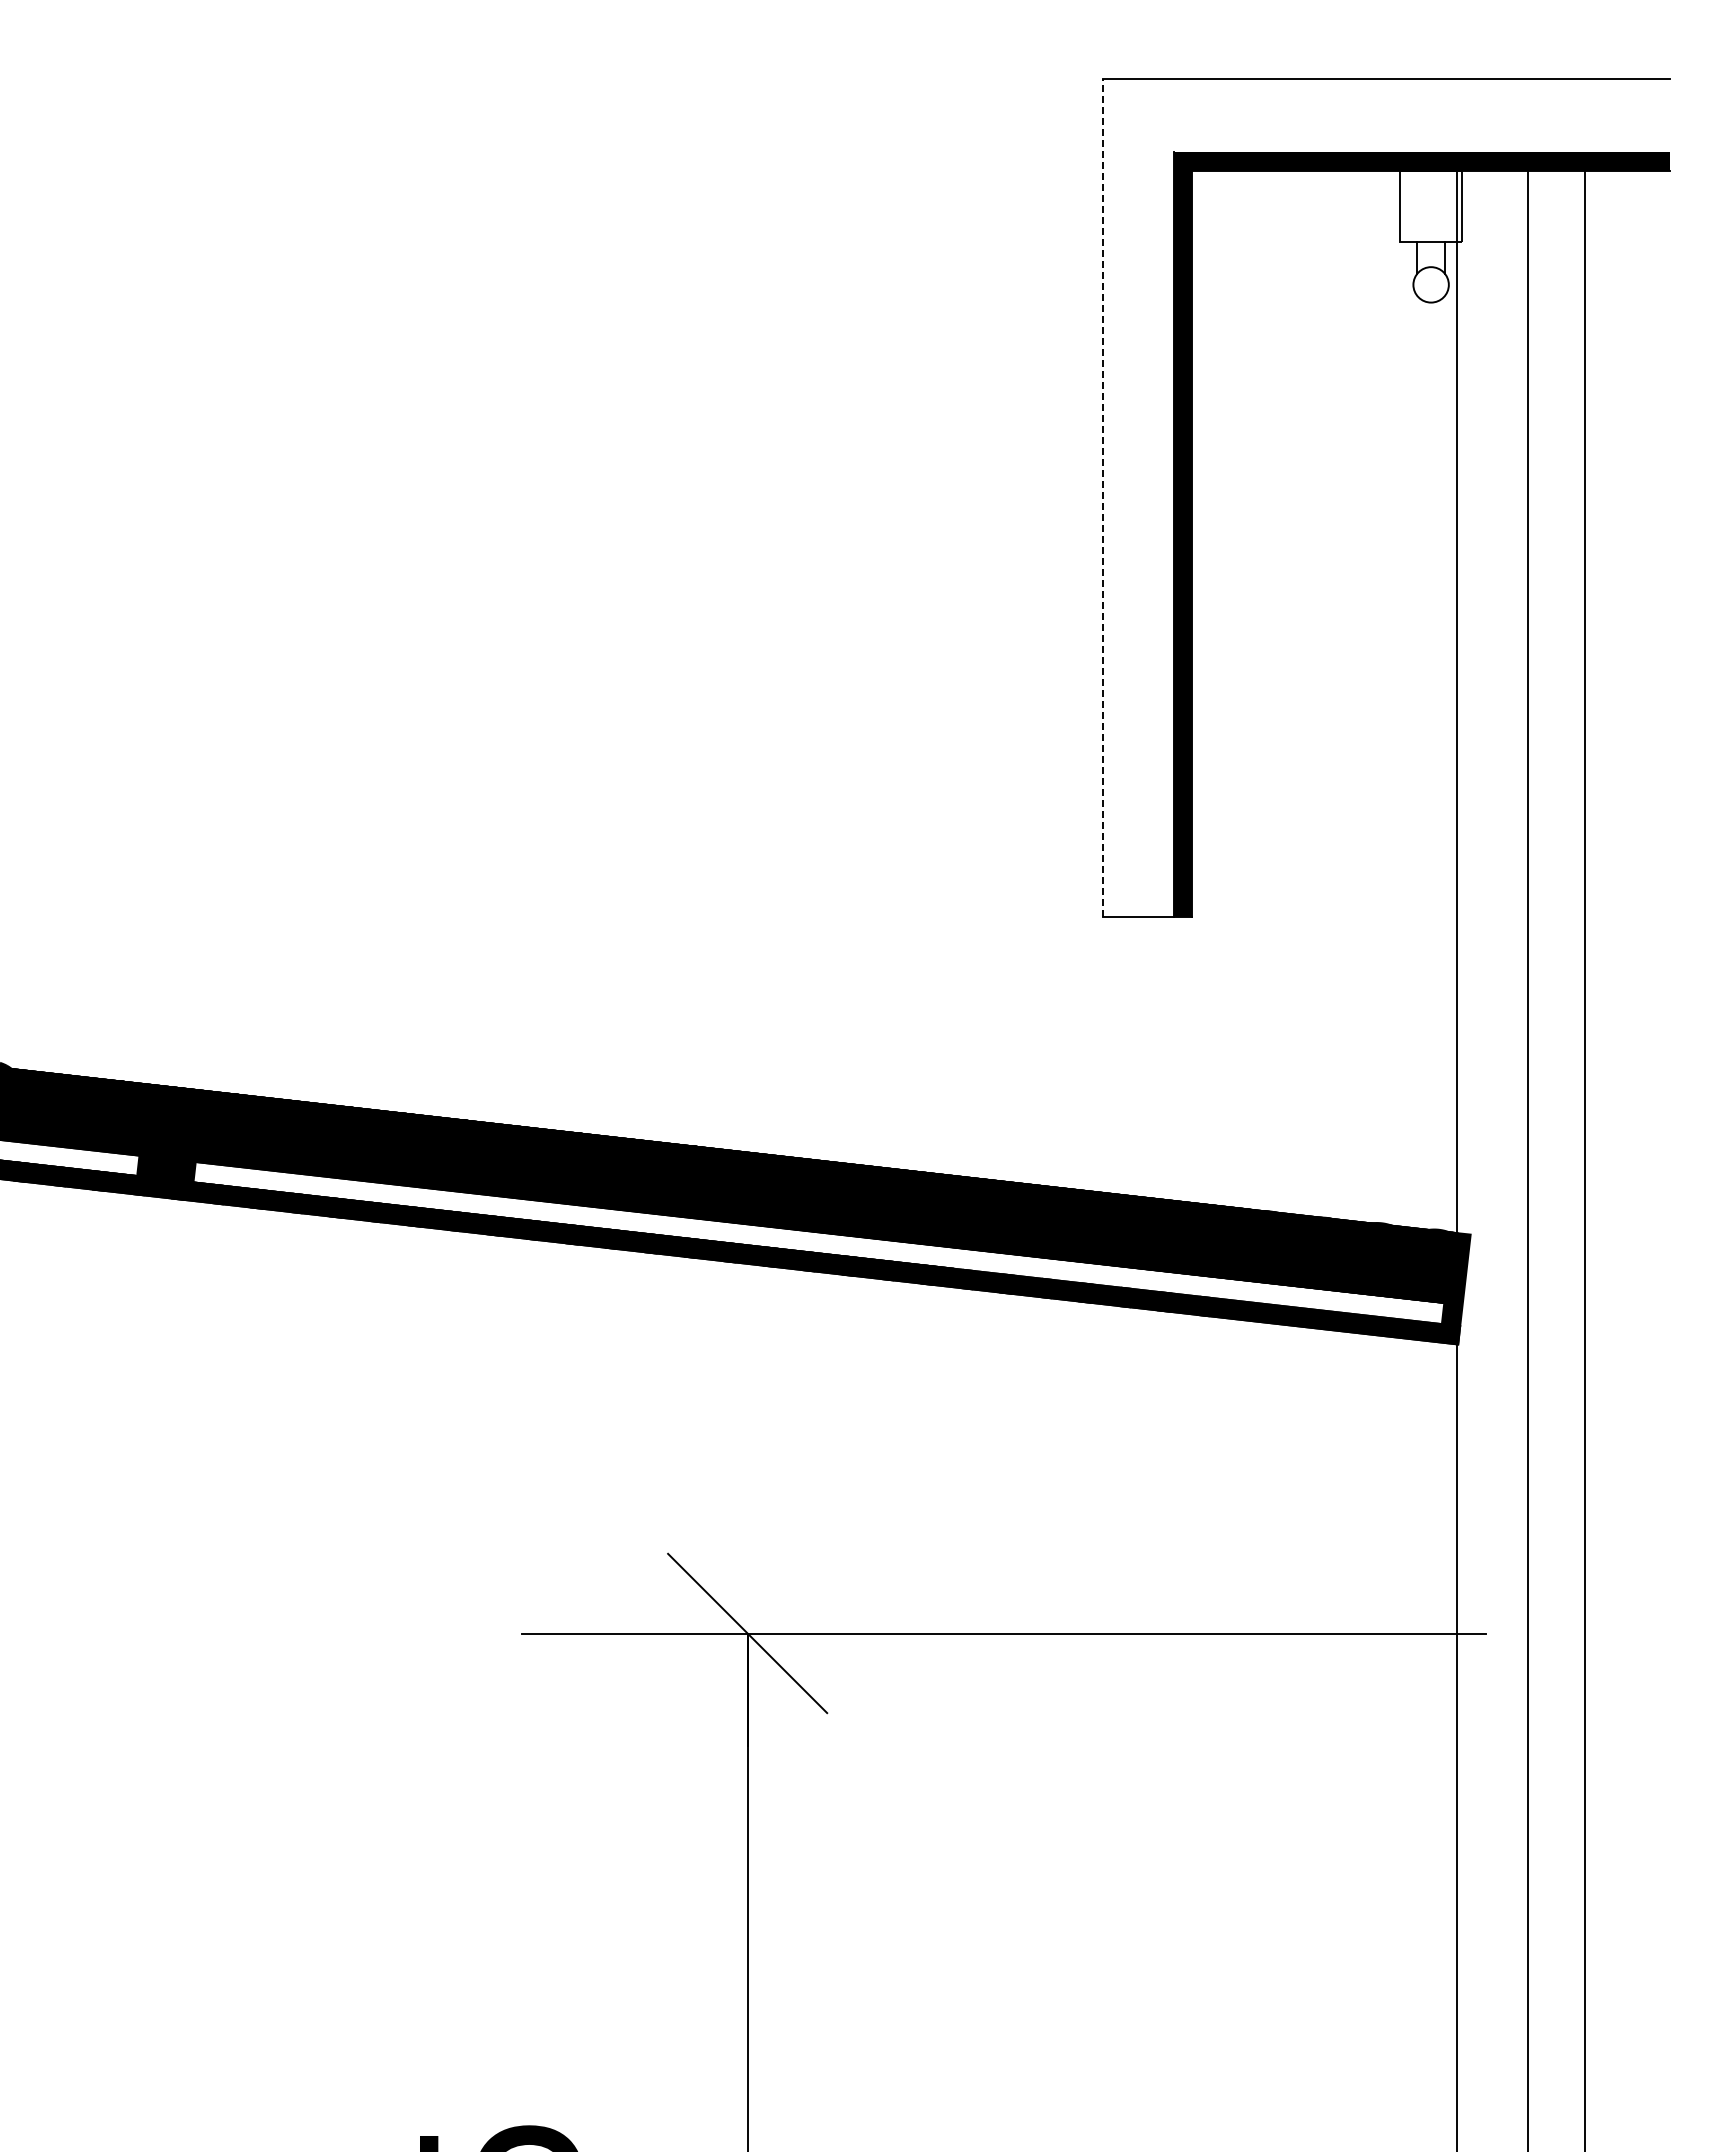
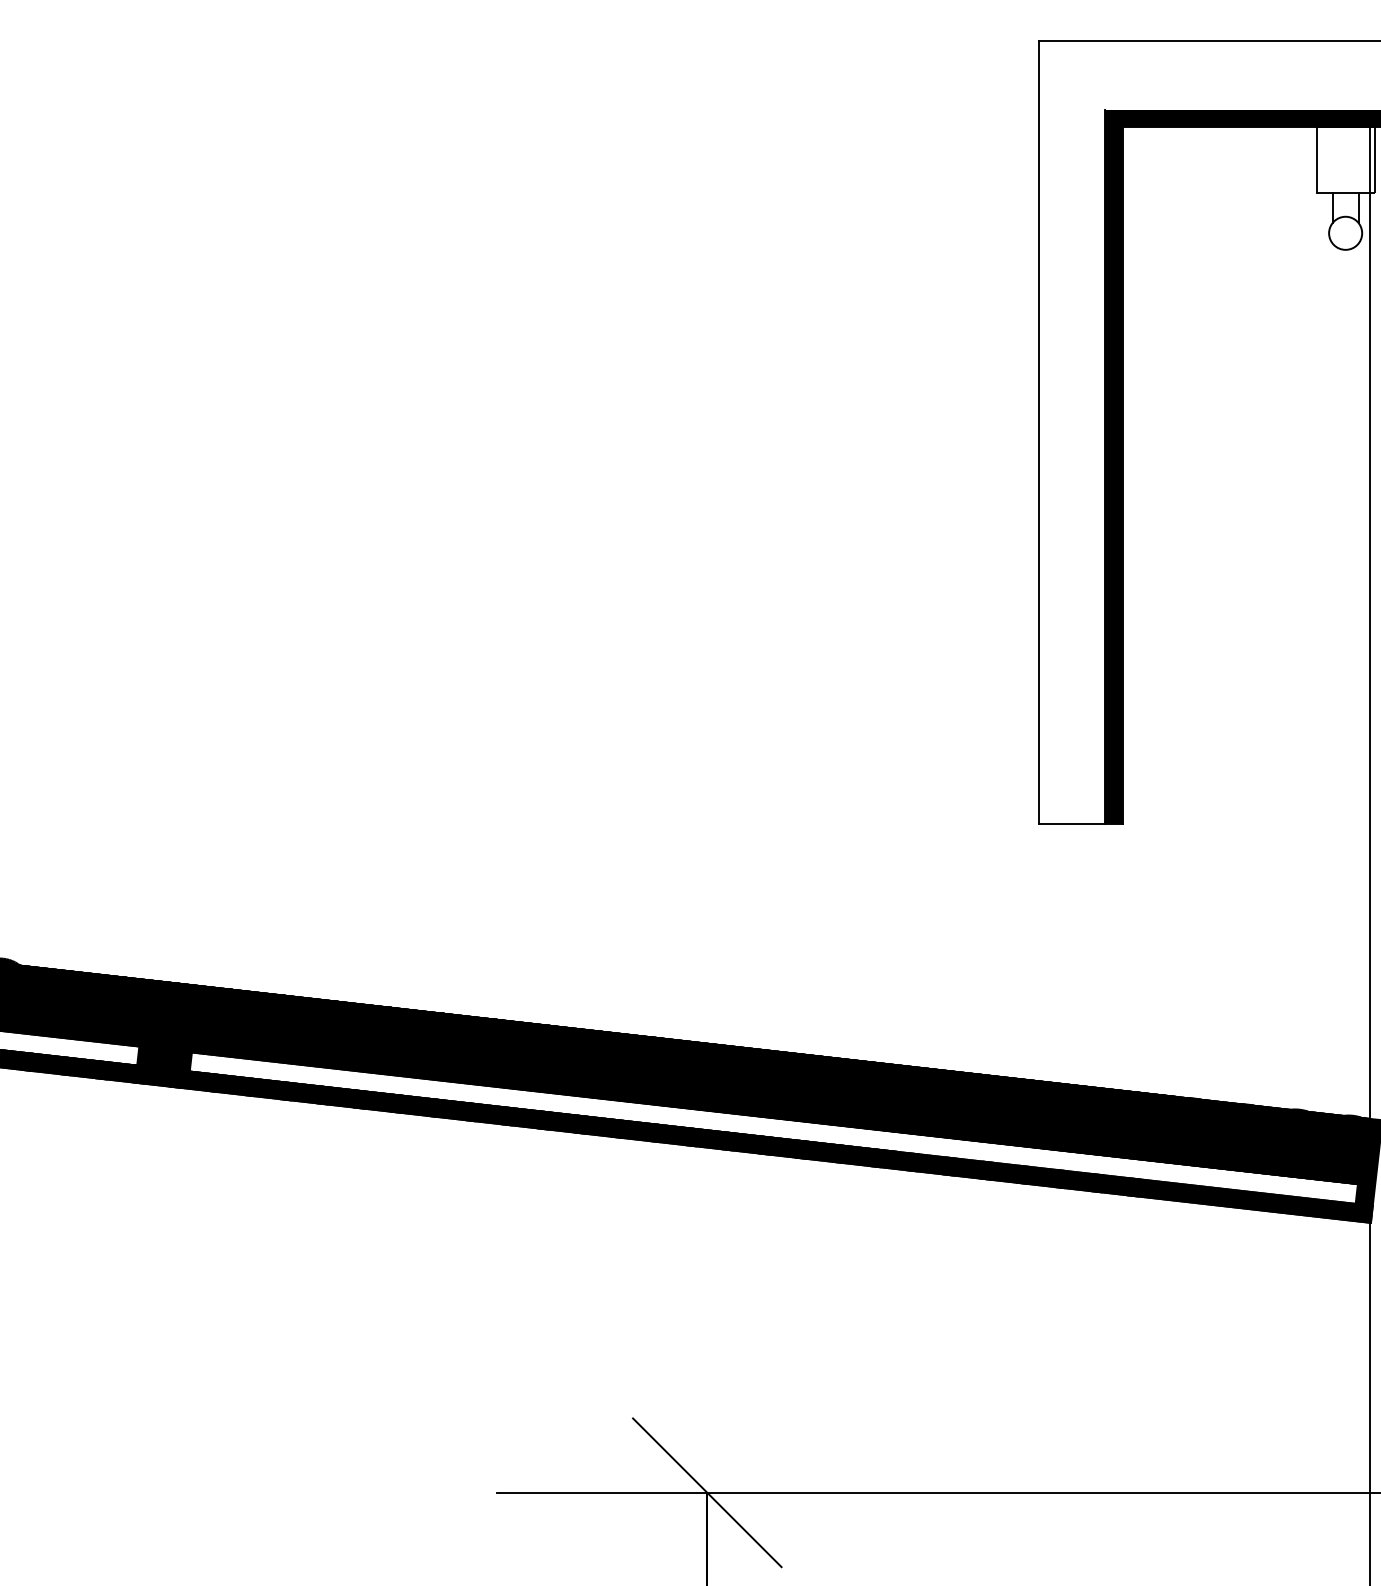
line: (1102, 497) -> (1038, 431), dashed -> solid

